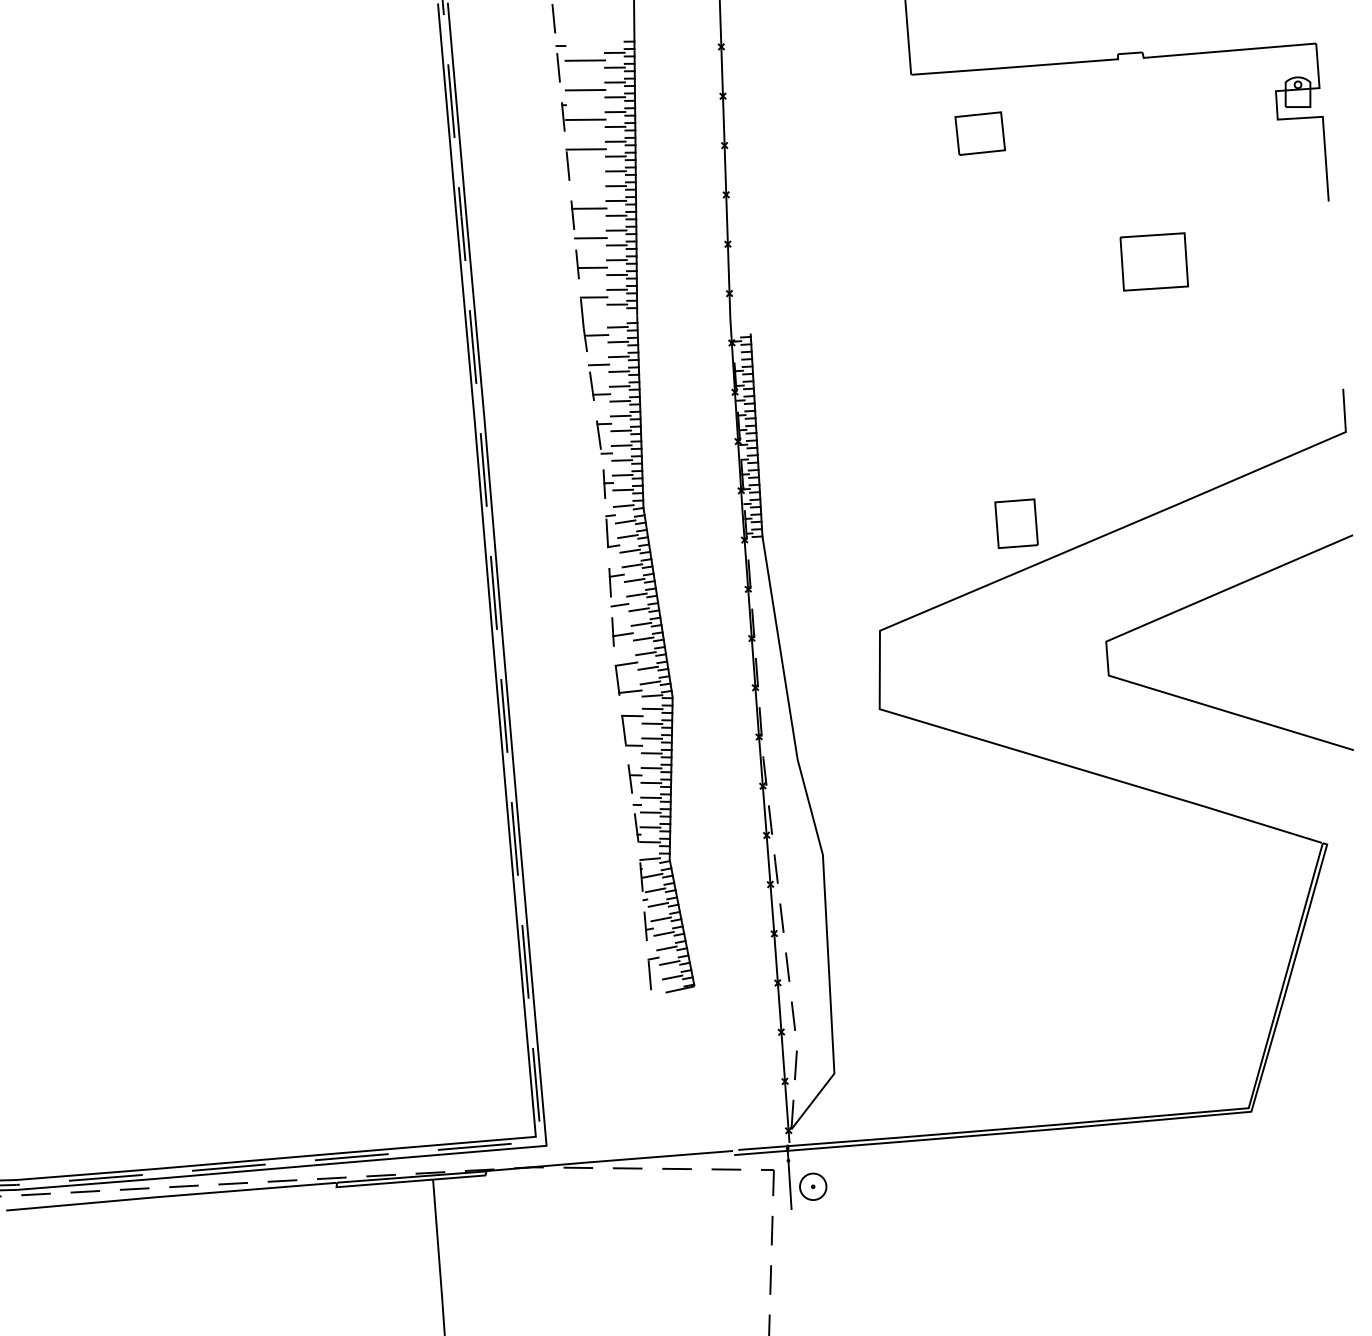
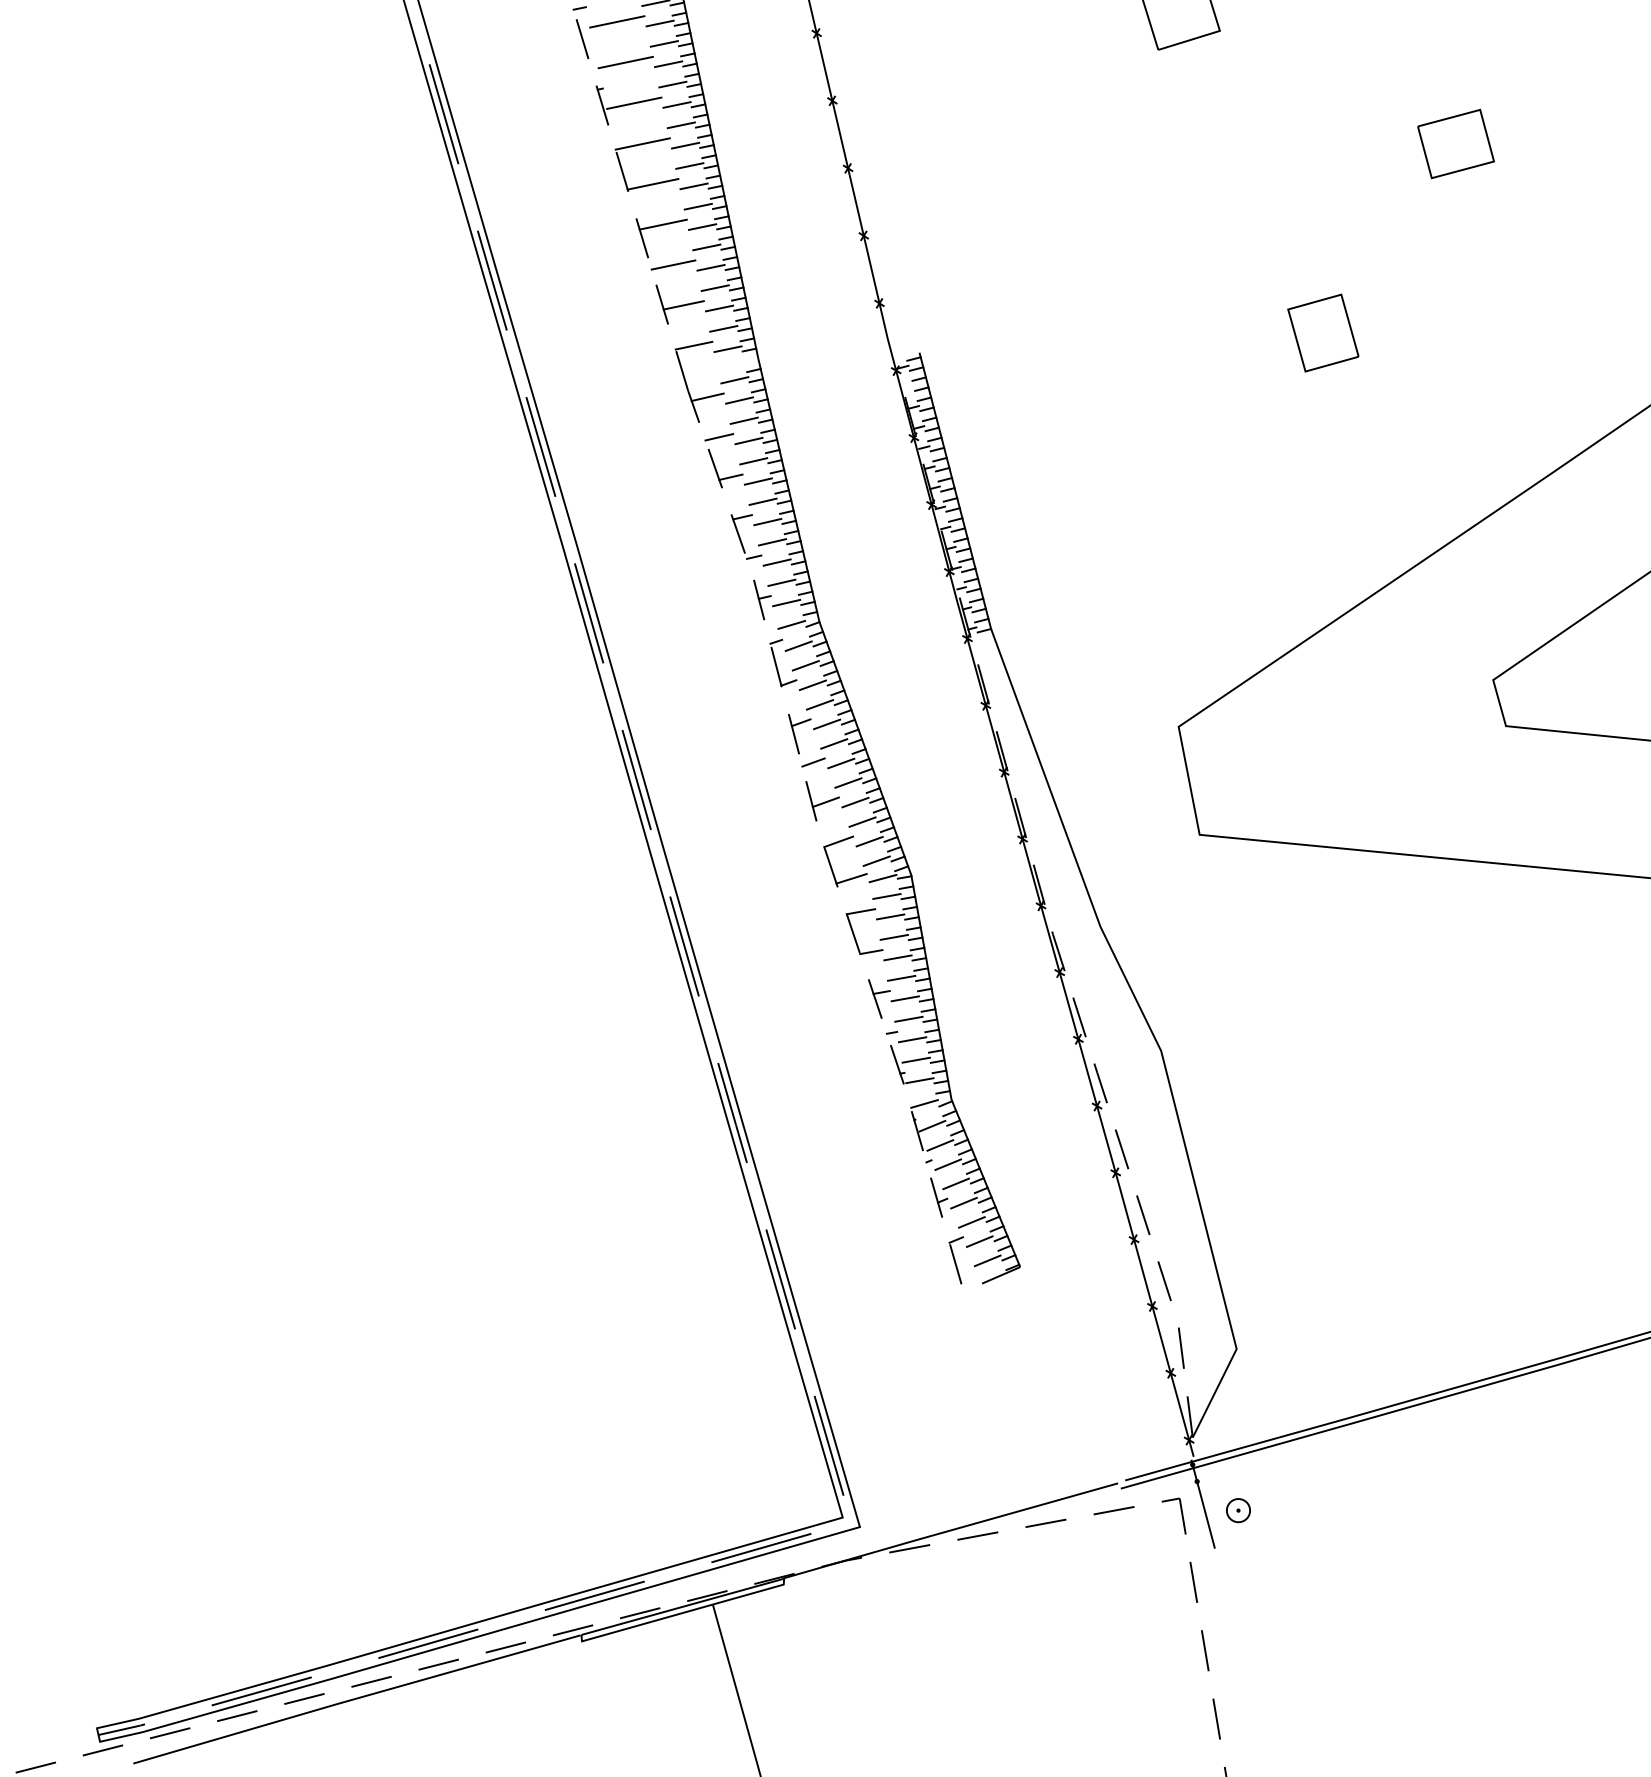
line: (587, 178) -> (652, 183), added
part: (1154, 261) -> (1456, 143), size x0.71
part: (1016, 523) -> (1323, 332), moved
part: (813, 1186) -> (1238, 1510), size x0.62

